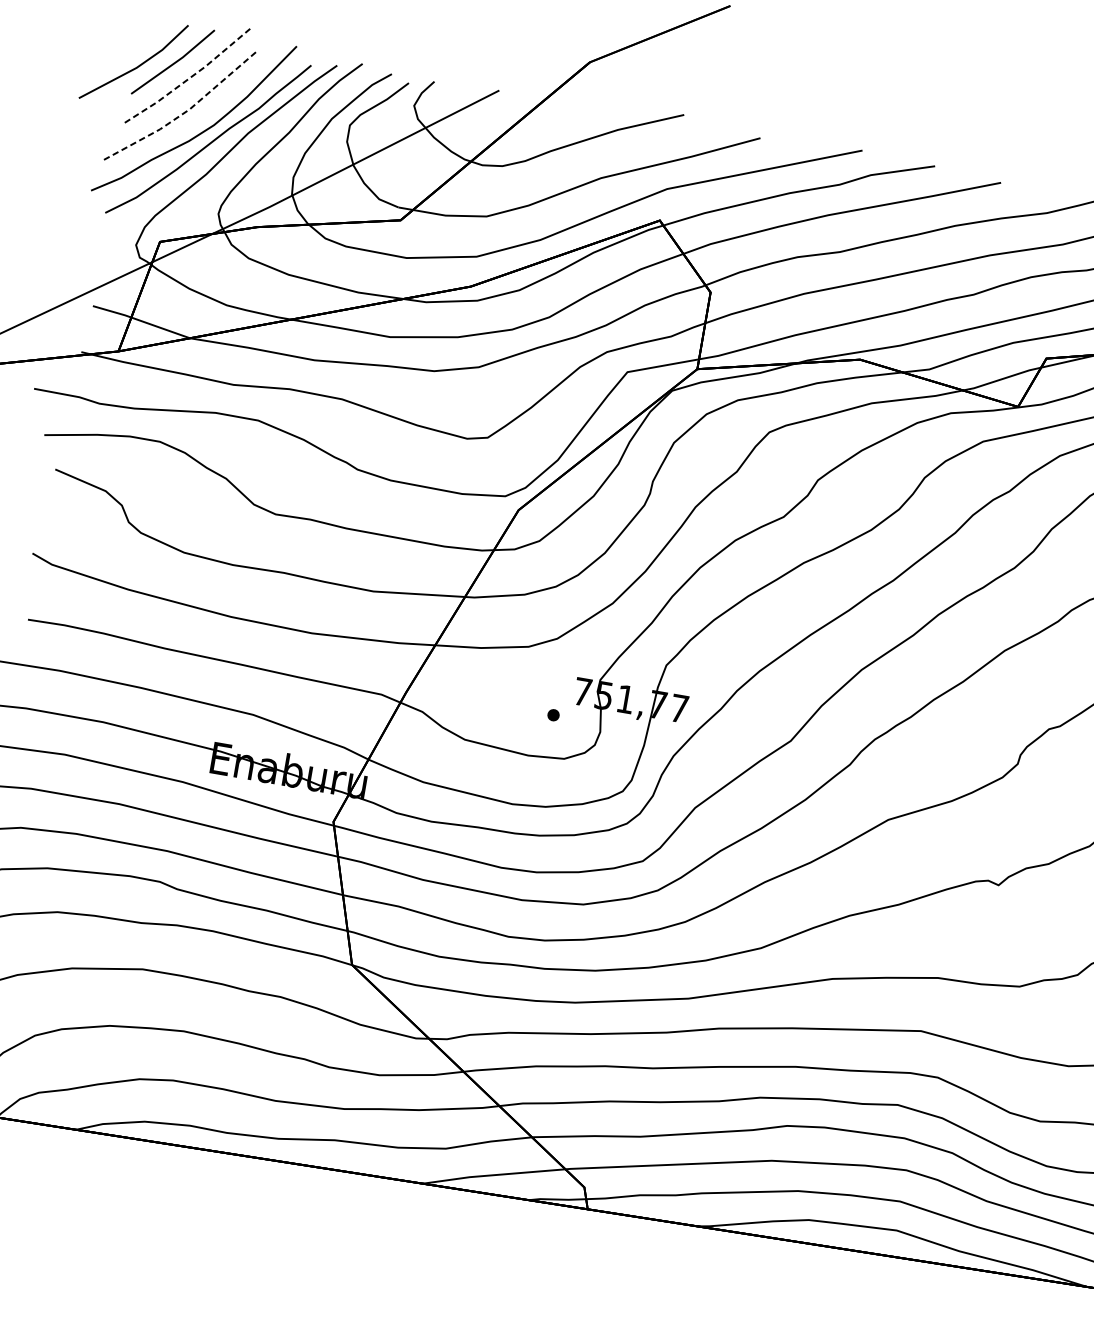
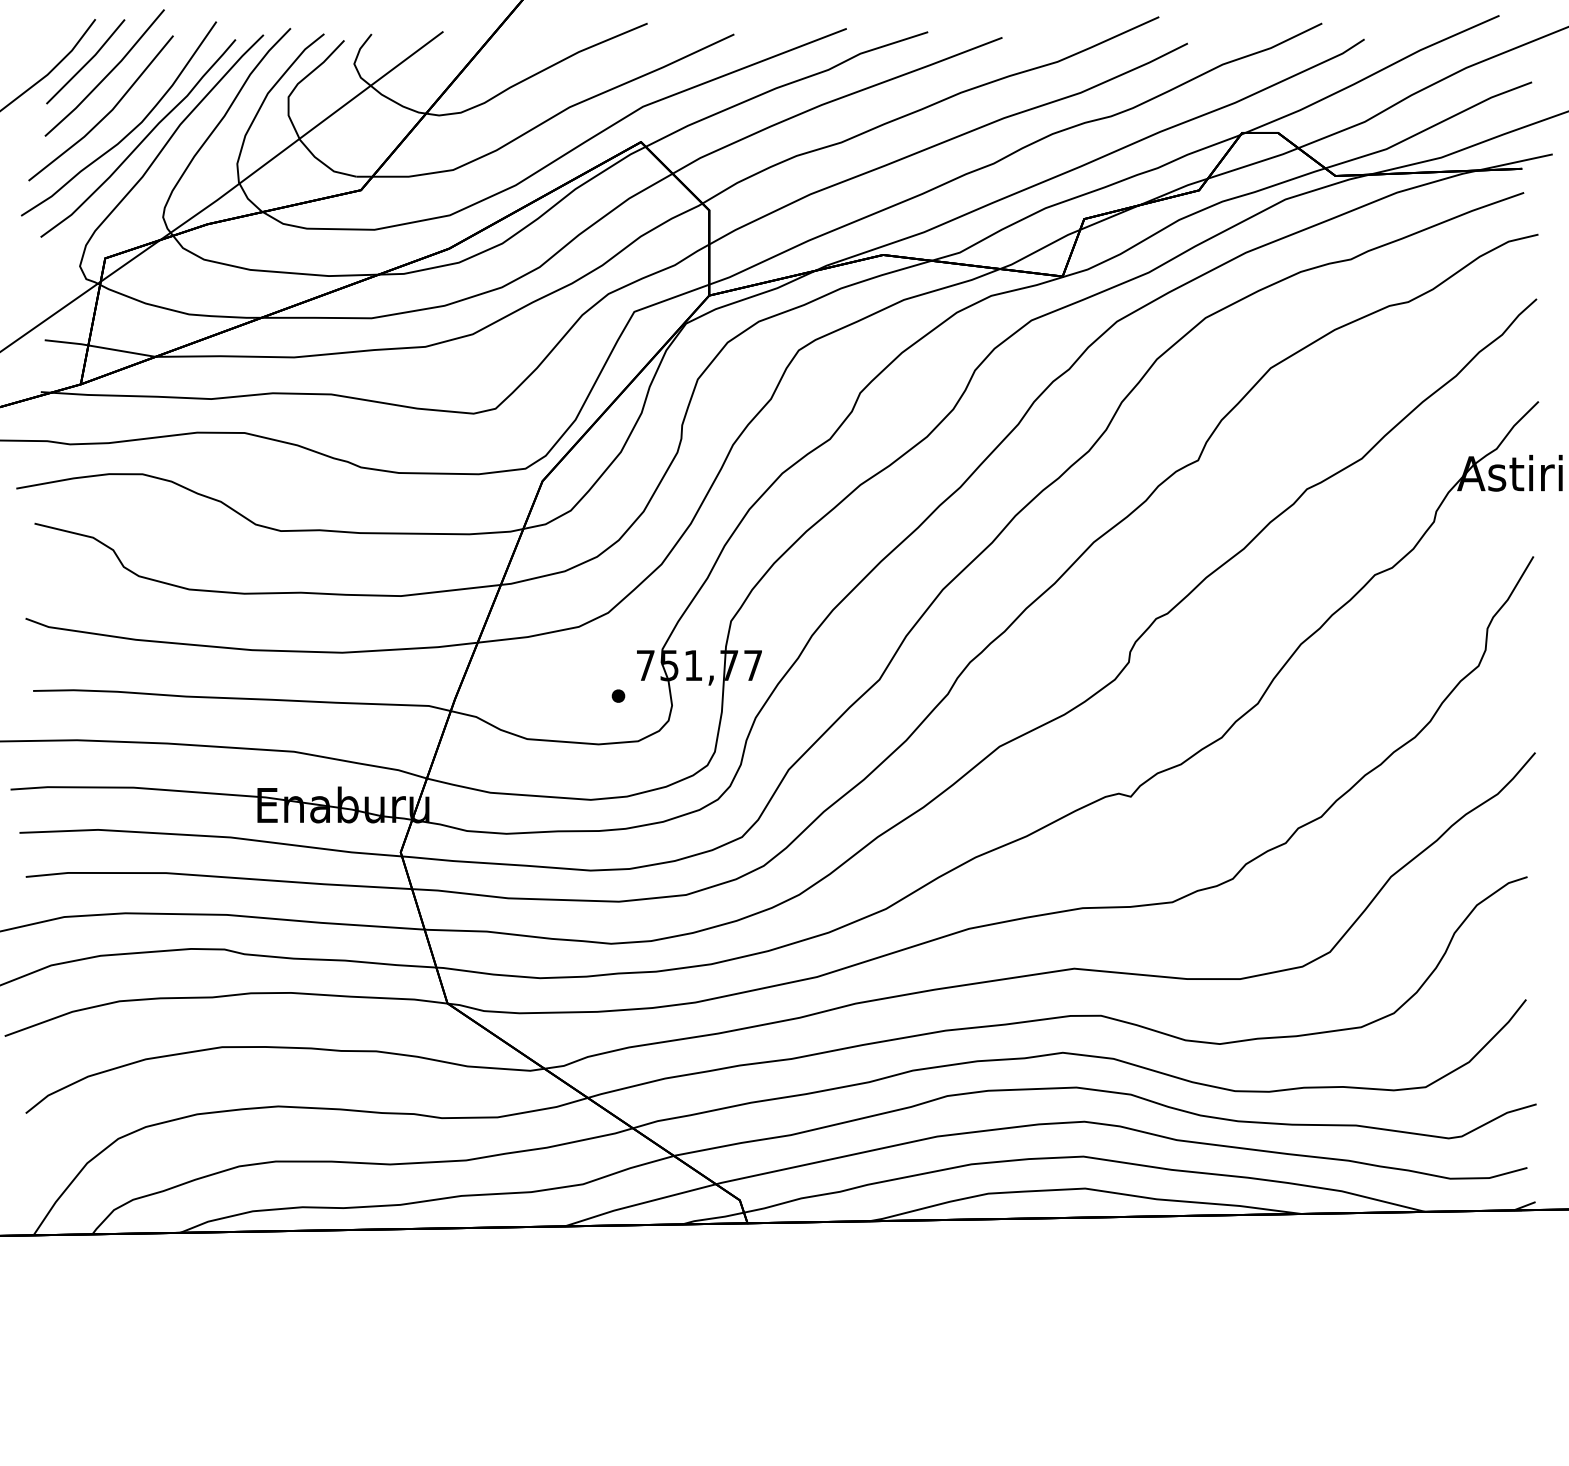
line: (190, 77) -> (107, 75), dashed -> solid
line: (183, 113) -> (106, 115), dashed -> solid

